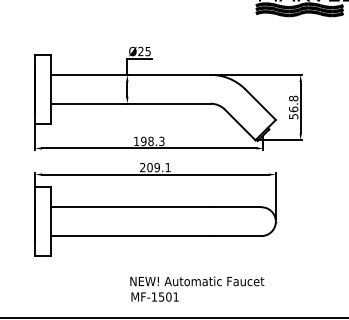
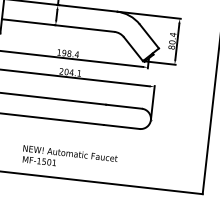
text: (293, 107) -> (172, 41), 56.8 -> 80.4
text: (161, 141) -> (76, 54), 198.3 -> 198.4
text: (157, 167) -> (71, 72), 209.1 -> 204.1
text: (197, 288) -> (70, 158), moved

